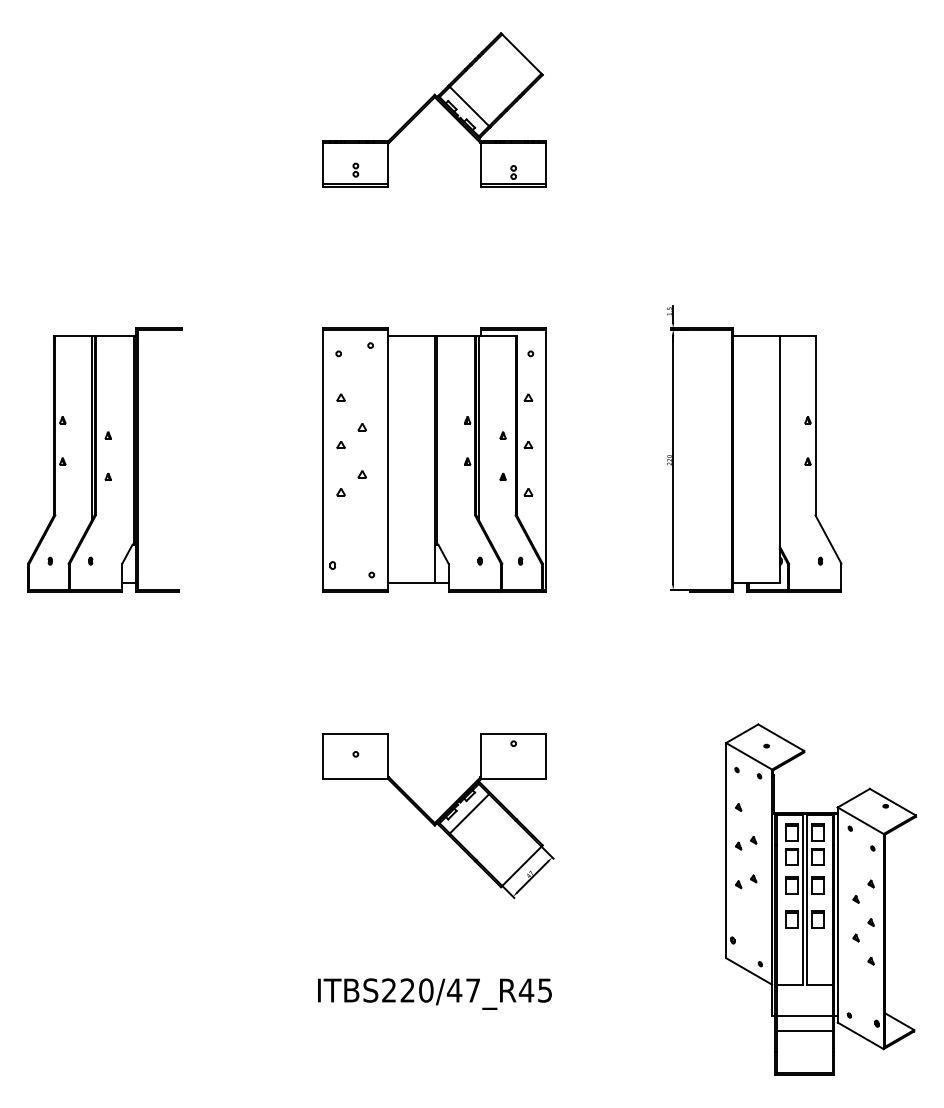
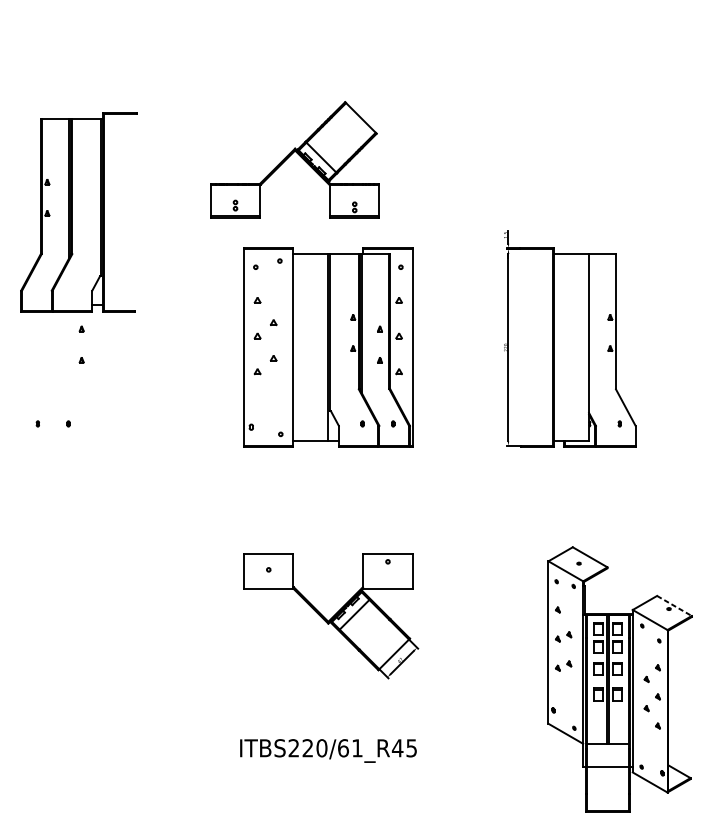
part: (429, 103) -> (291, 155), moved
part: (104, 459) -> (78, 211), moved
line: (892, 802) -> (674, 606), solid -> dashed
text: (463, 990) -> (350, 748), ITBS220/47_R45 -> ITBS220/61_R45
line: (804, 1030) -> (607, 778), removed

